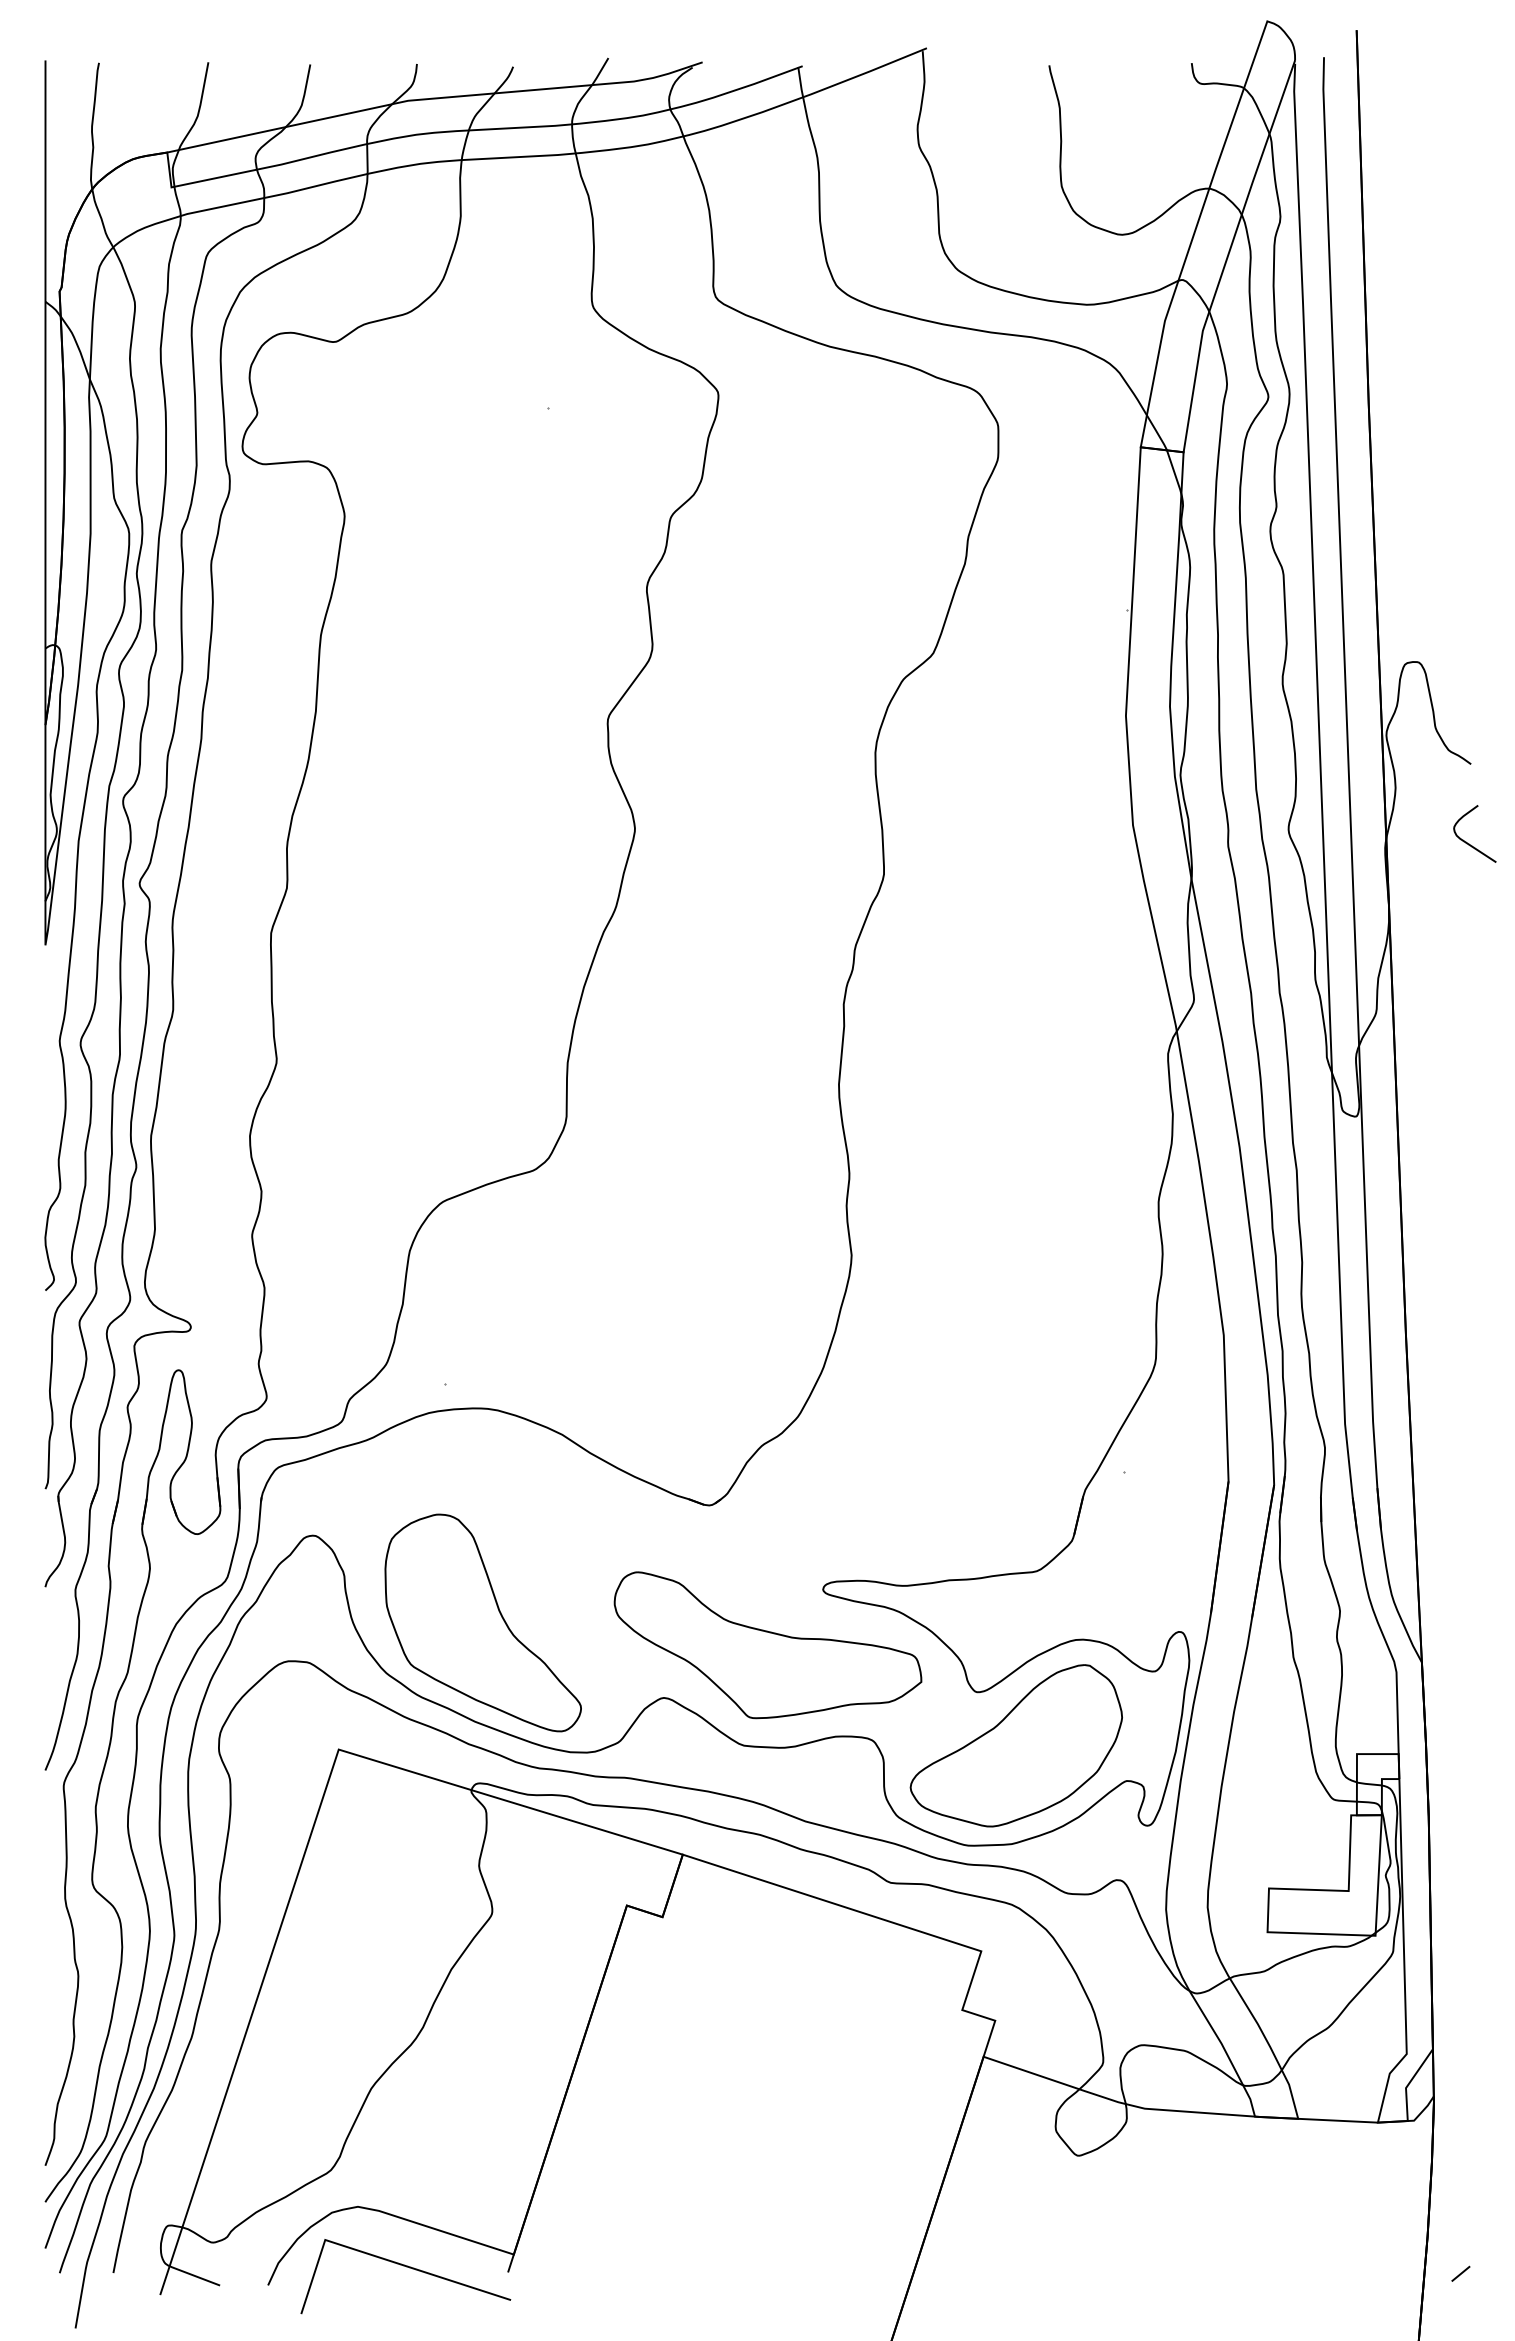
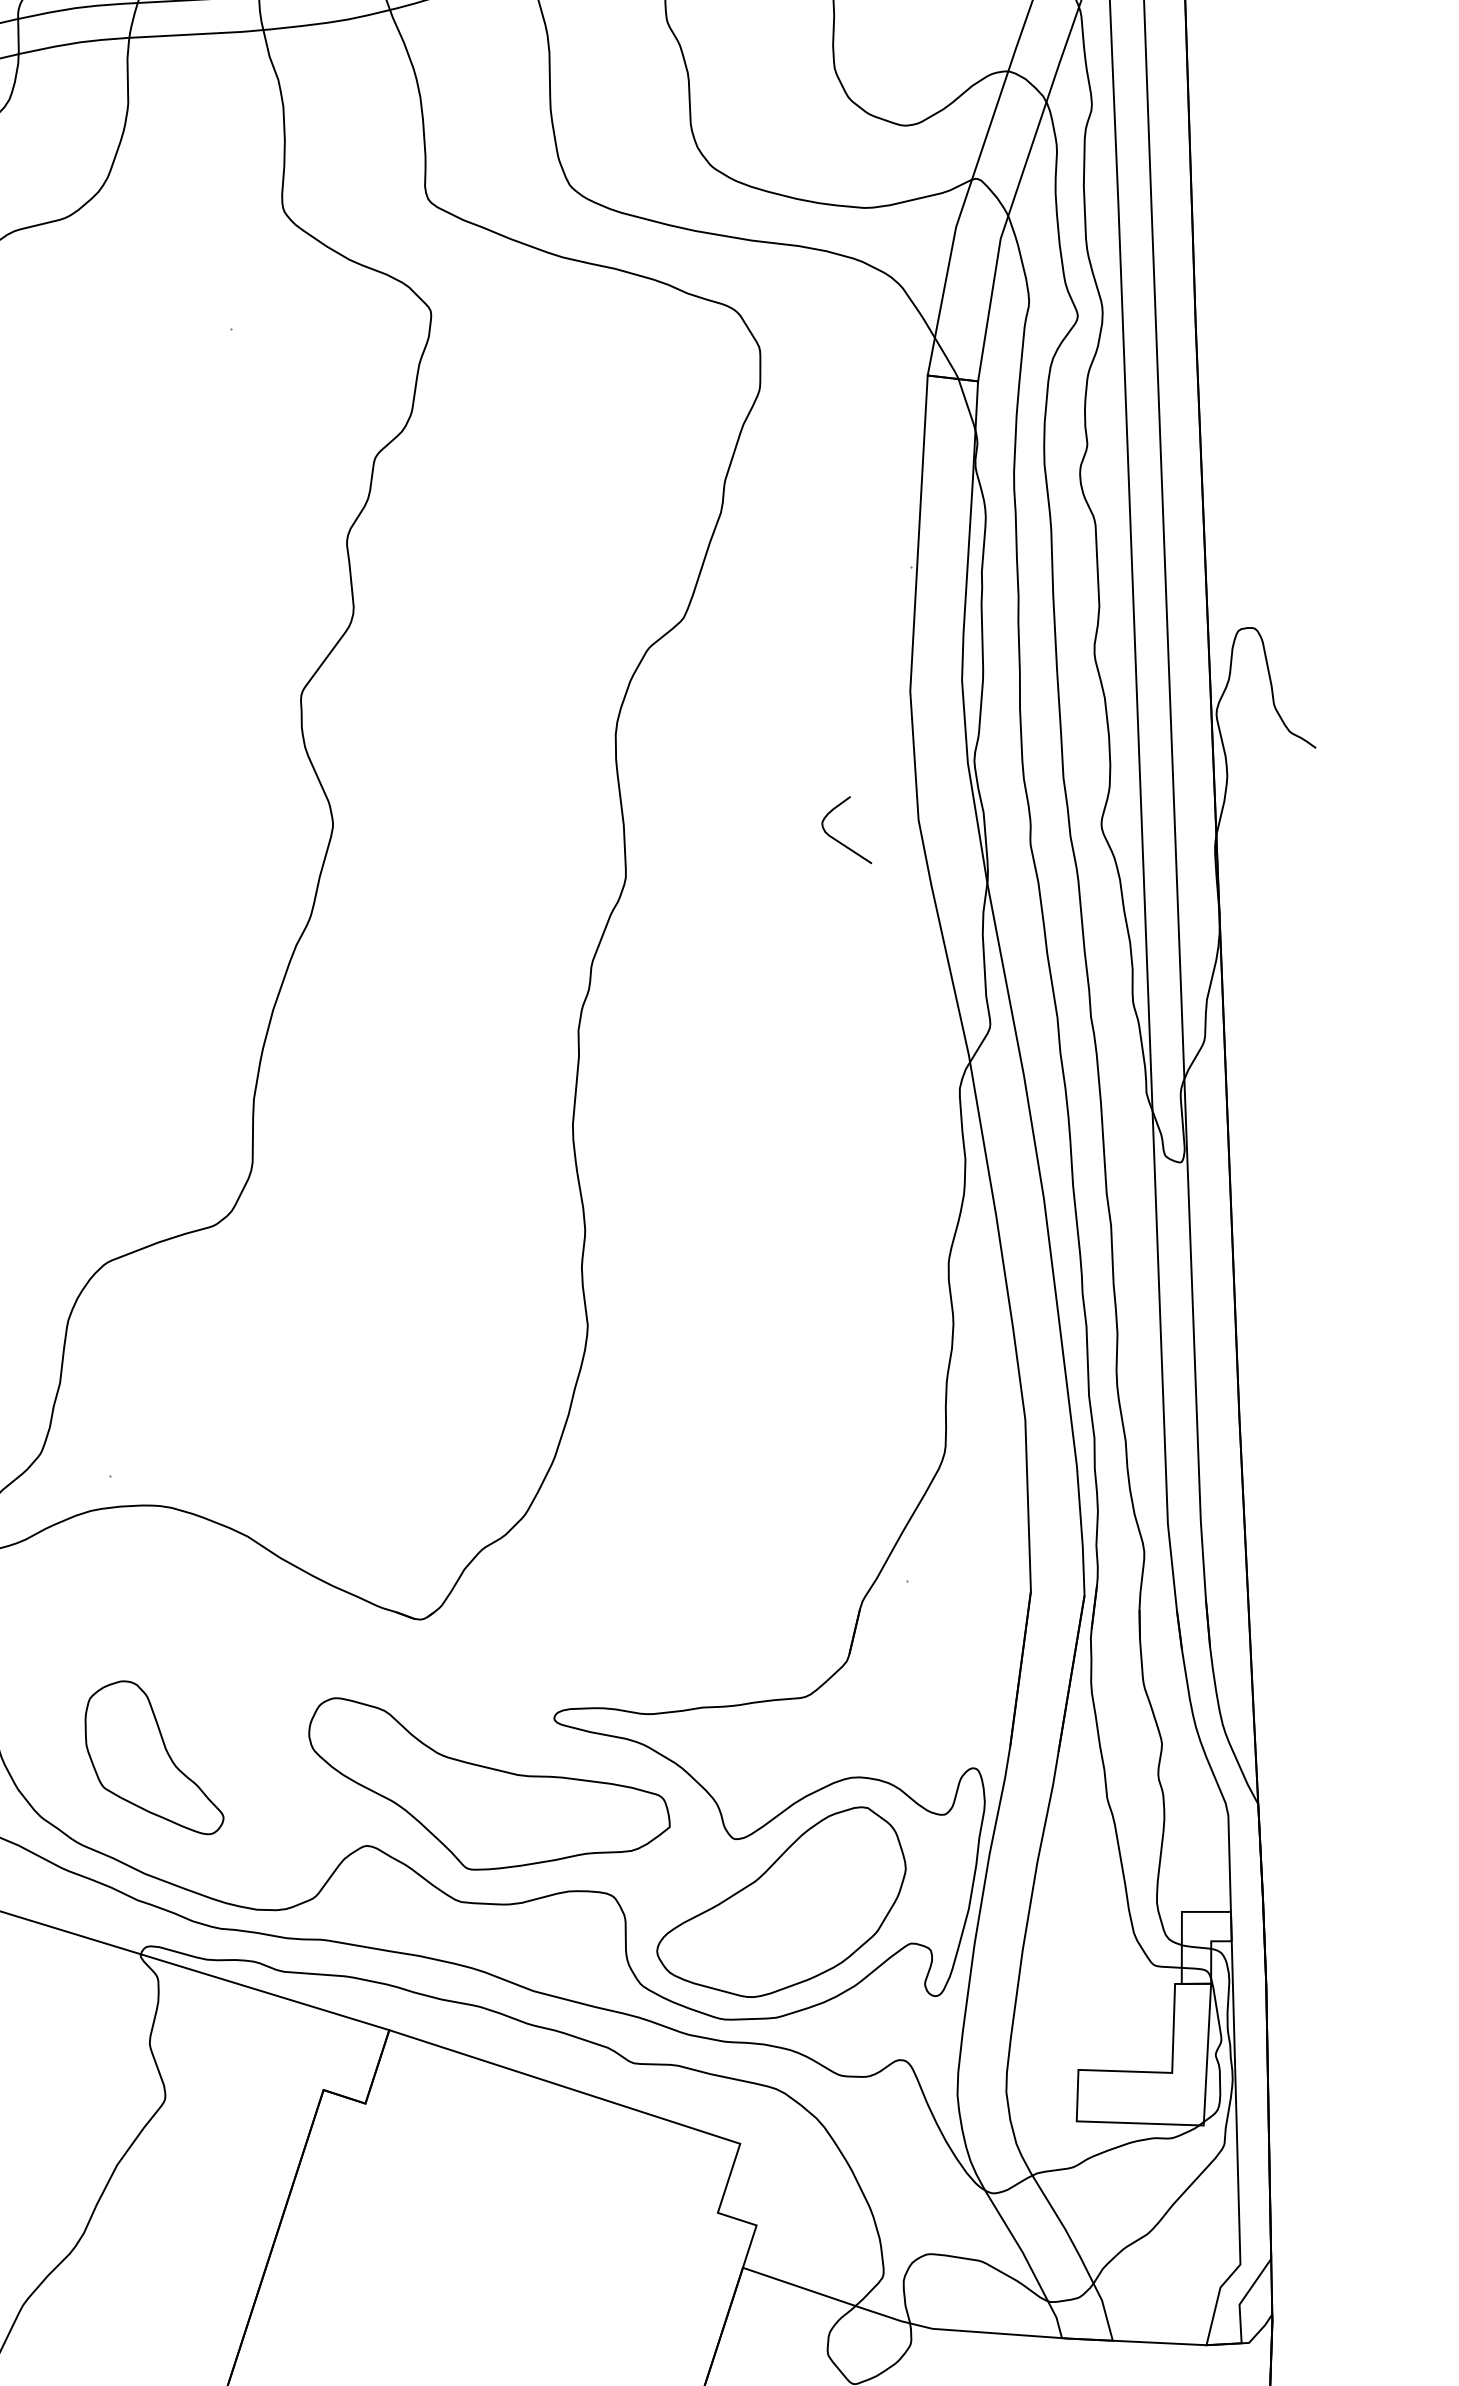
curve: (1469, 843) -> (840, 841), moved
part: (482, 1622) -> (153, 1757), size x0.6

